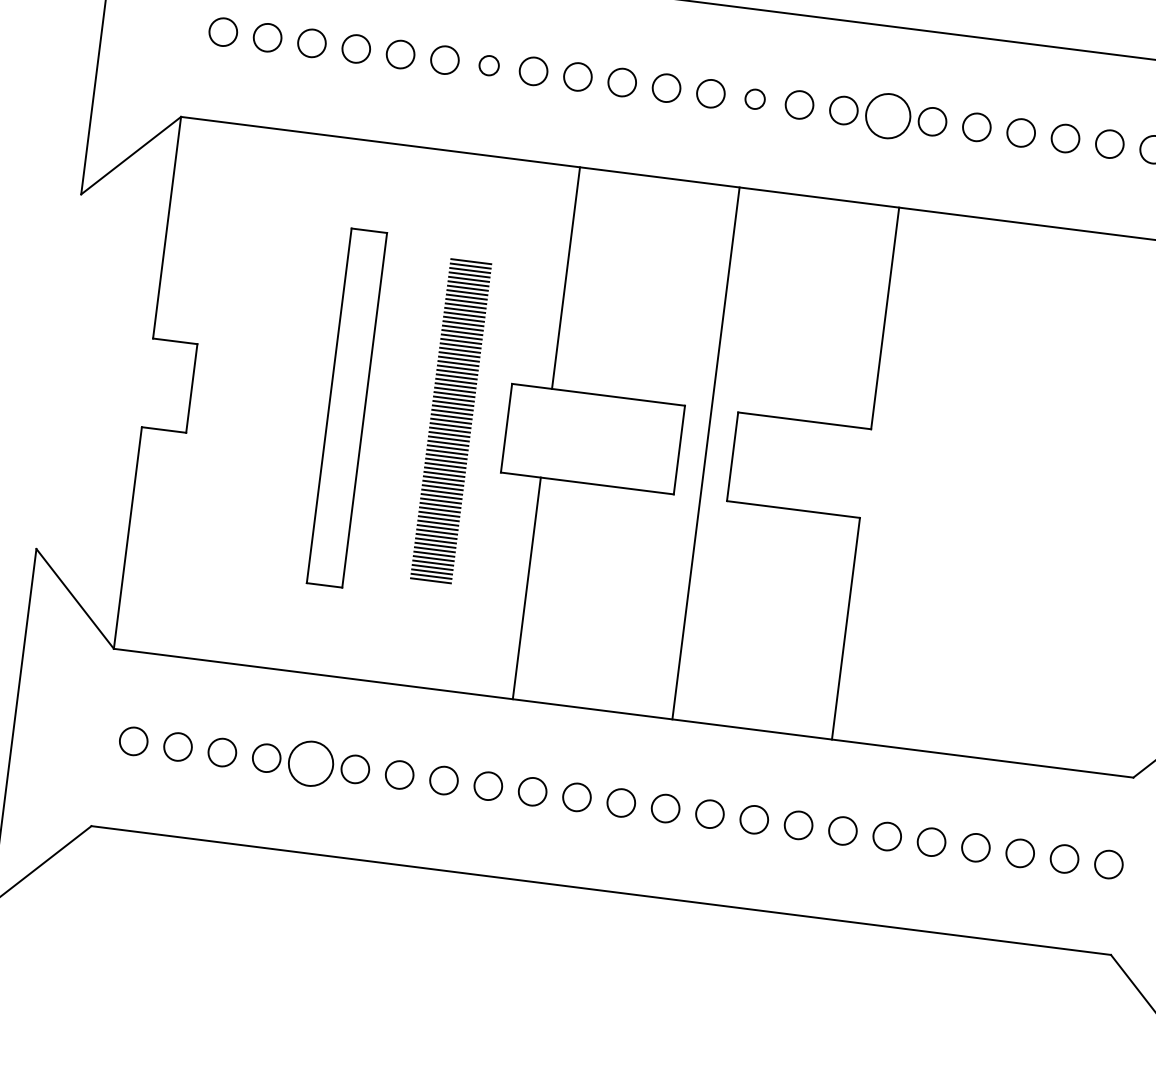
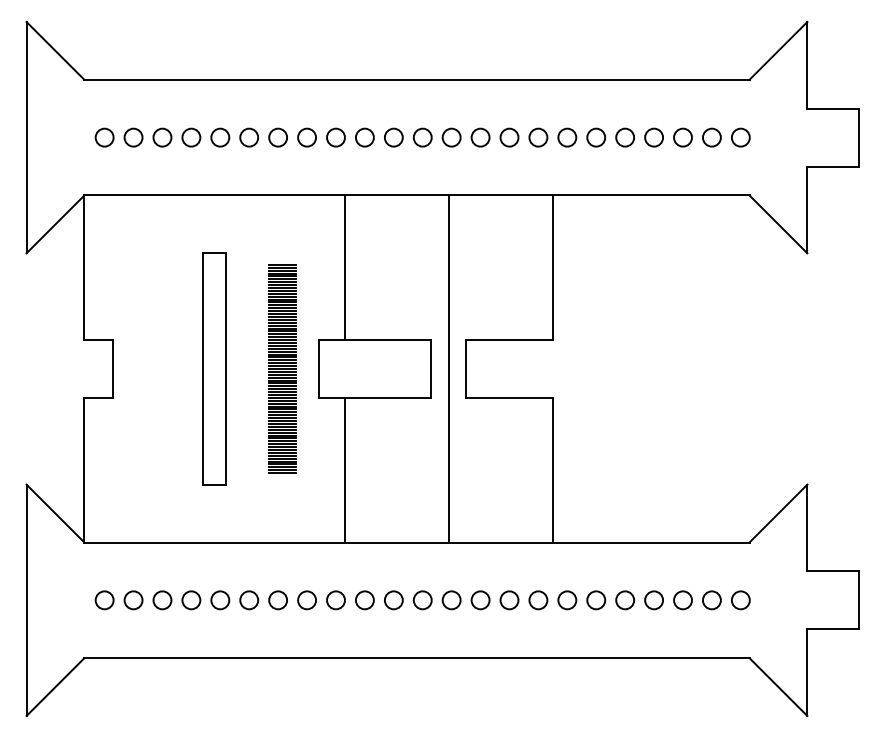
circle: (488, 65) -> (277, 137), size x1.43
circle: (755, 99) -> (451, 137), size x1.43
circle: (888, 115) -> (538, 137), size x0.62
circle: (311, 764) -> (220, 600), size x0.62

